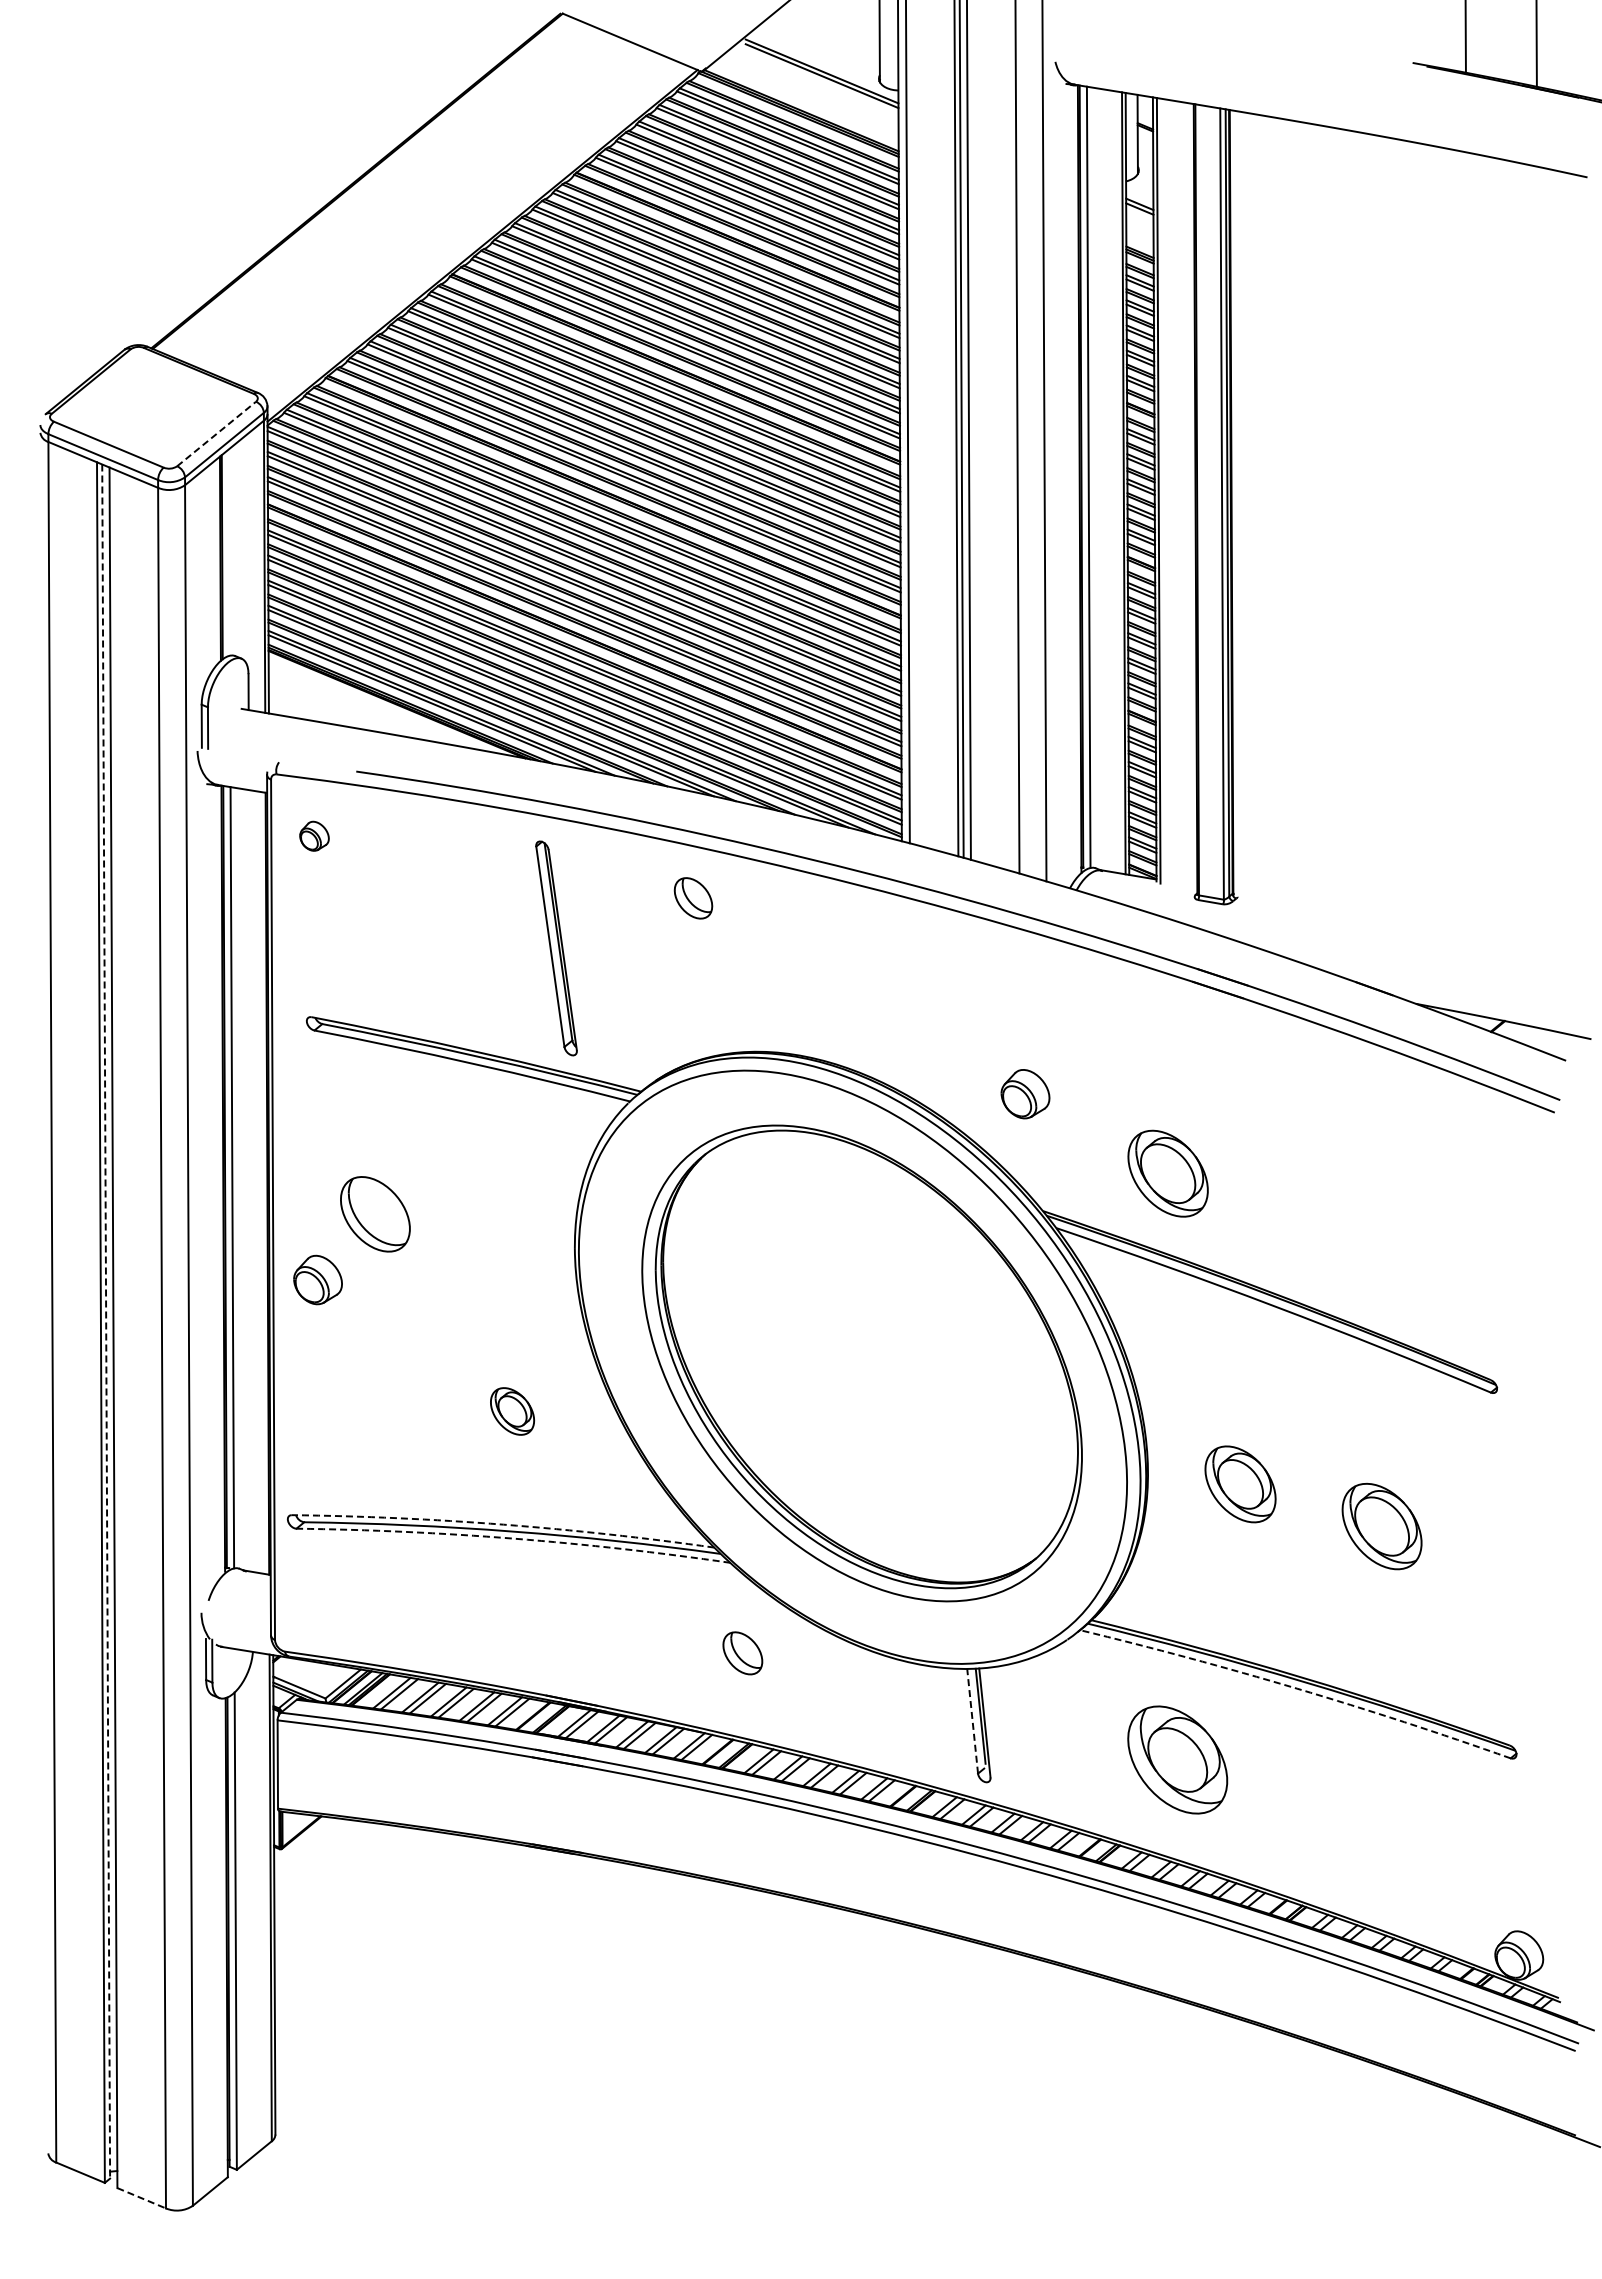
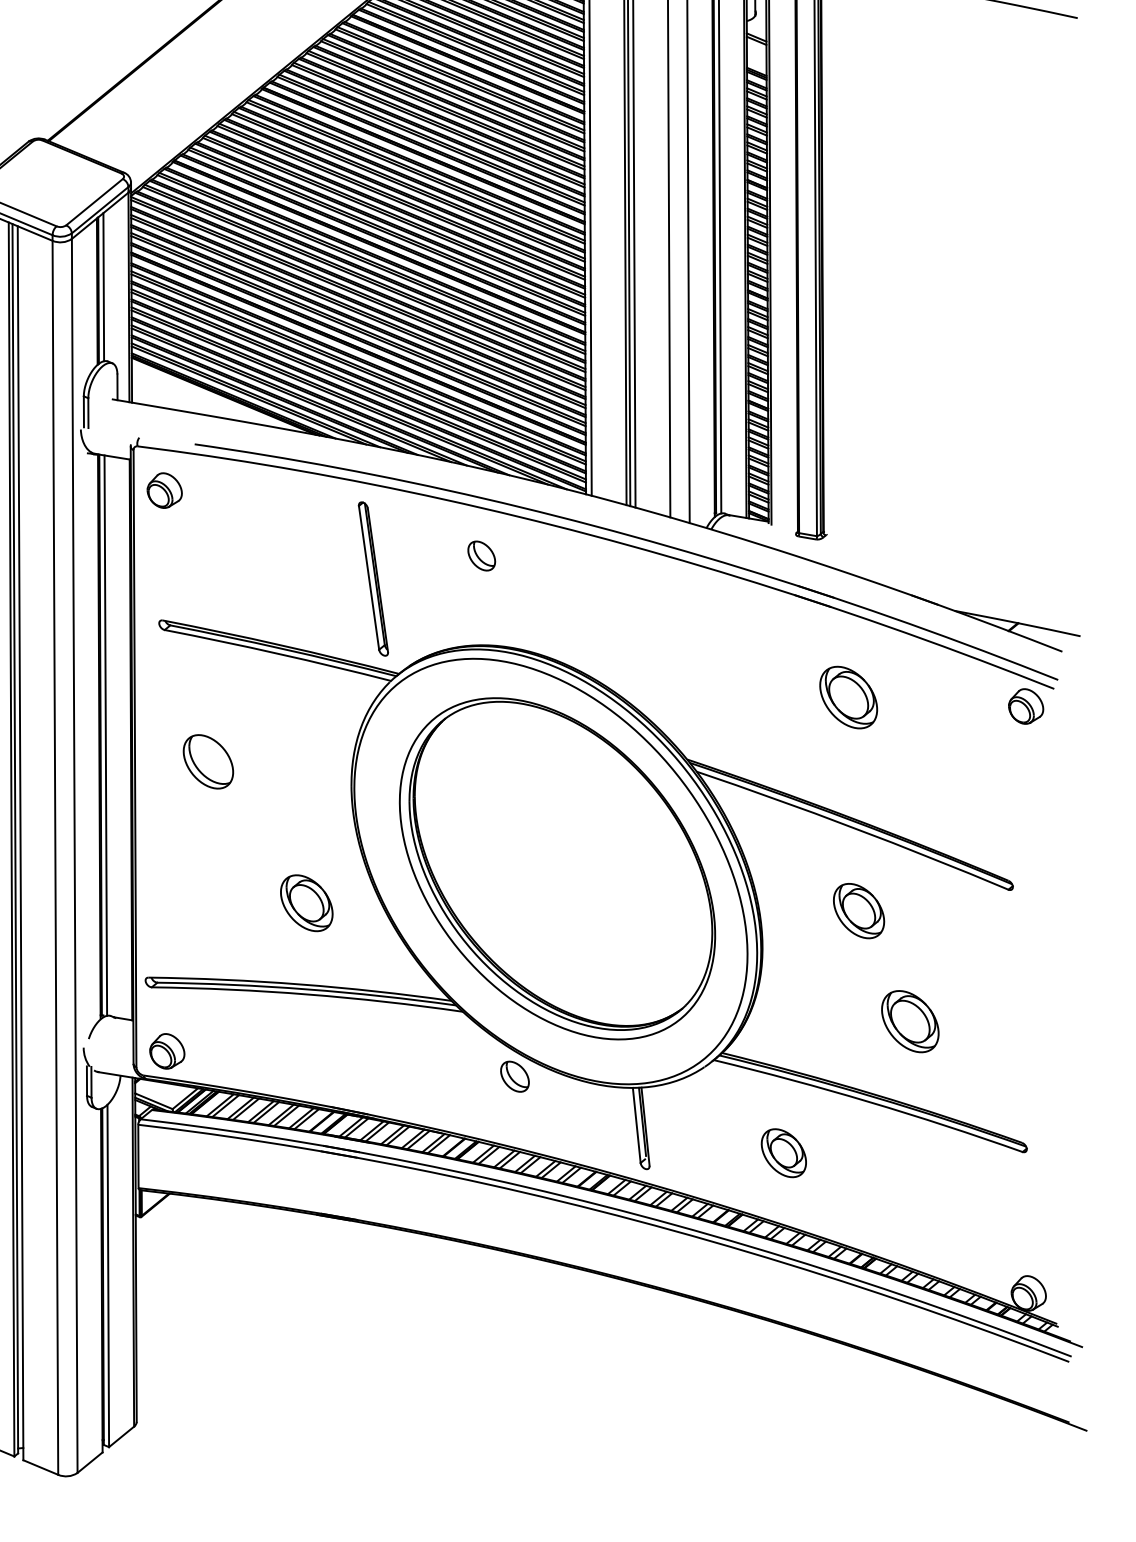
line: (216, 434) -> (94, 202), dashed -> solid
line: (229, 552) -> (103, 287), added
part: (314, 836) -> (164, 490), size x1.67
part: (693, 898) -> (481, 556), moved
part: (556, 948) -> (373, 579), moved
part: (1025, 1094) -> (1026, 706), moved
part: (1167, 1173) -> (848, 697), moved
part: (317, 1279) -> (166, 1051), moved
line: (106, 1322) -> (15, 839), dashed -> solid
part: (512, 1411) -> (306, 903), size x1.67
part: (1240, 1484) -> (858, 911), moved
arc: (503, 1524) -> (300, 984), dashed -> solid
part: (1381, 1526) -> (909, 1021), moved
arc: (514, 1538) -> (308, 994), dashed -> solid
part: (742, 1653) -> (514, 1076), moved
arc: (1297, 1688) -> (869, 1101), dashed -> solid
line: (972, 1721) -> (636, 1125), dashed -> solid
part: (1177, 1759) -> (783, 1152), size x0.62
line: (142, 2198) -> (41, 1467), dashed -> solid

